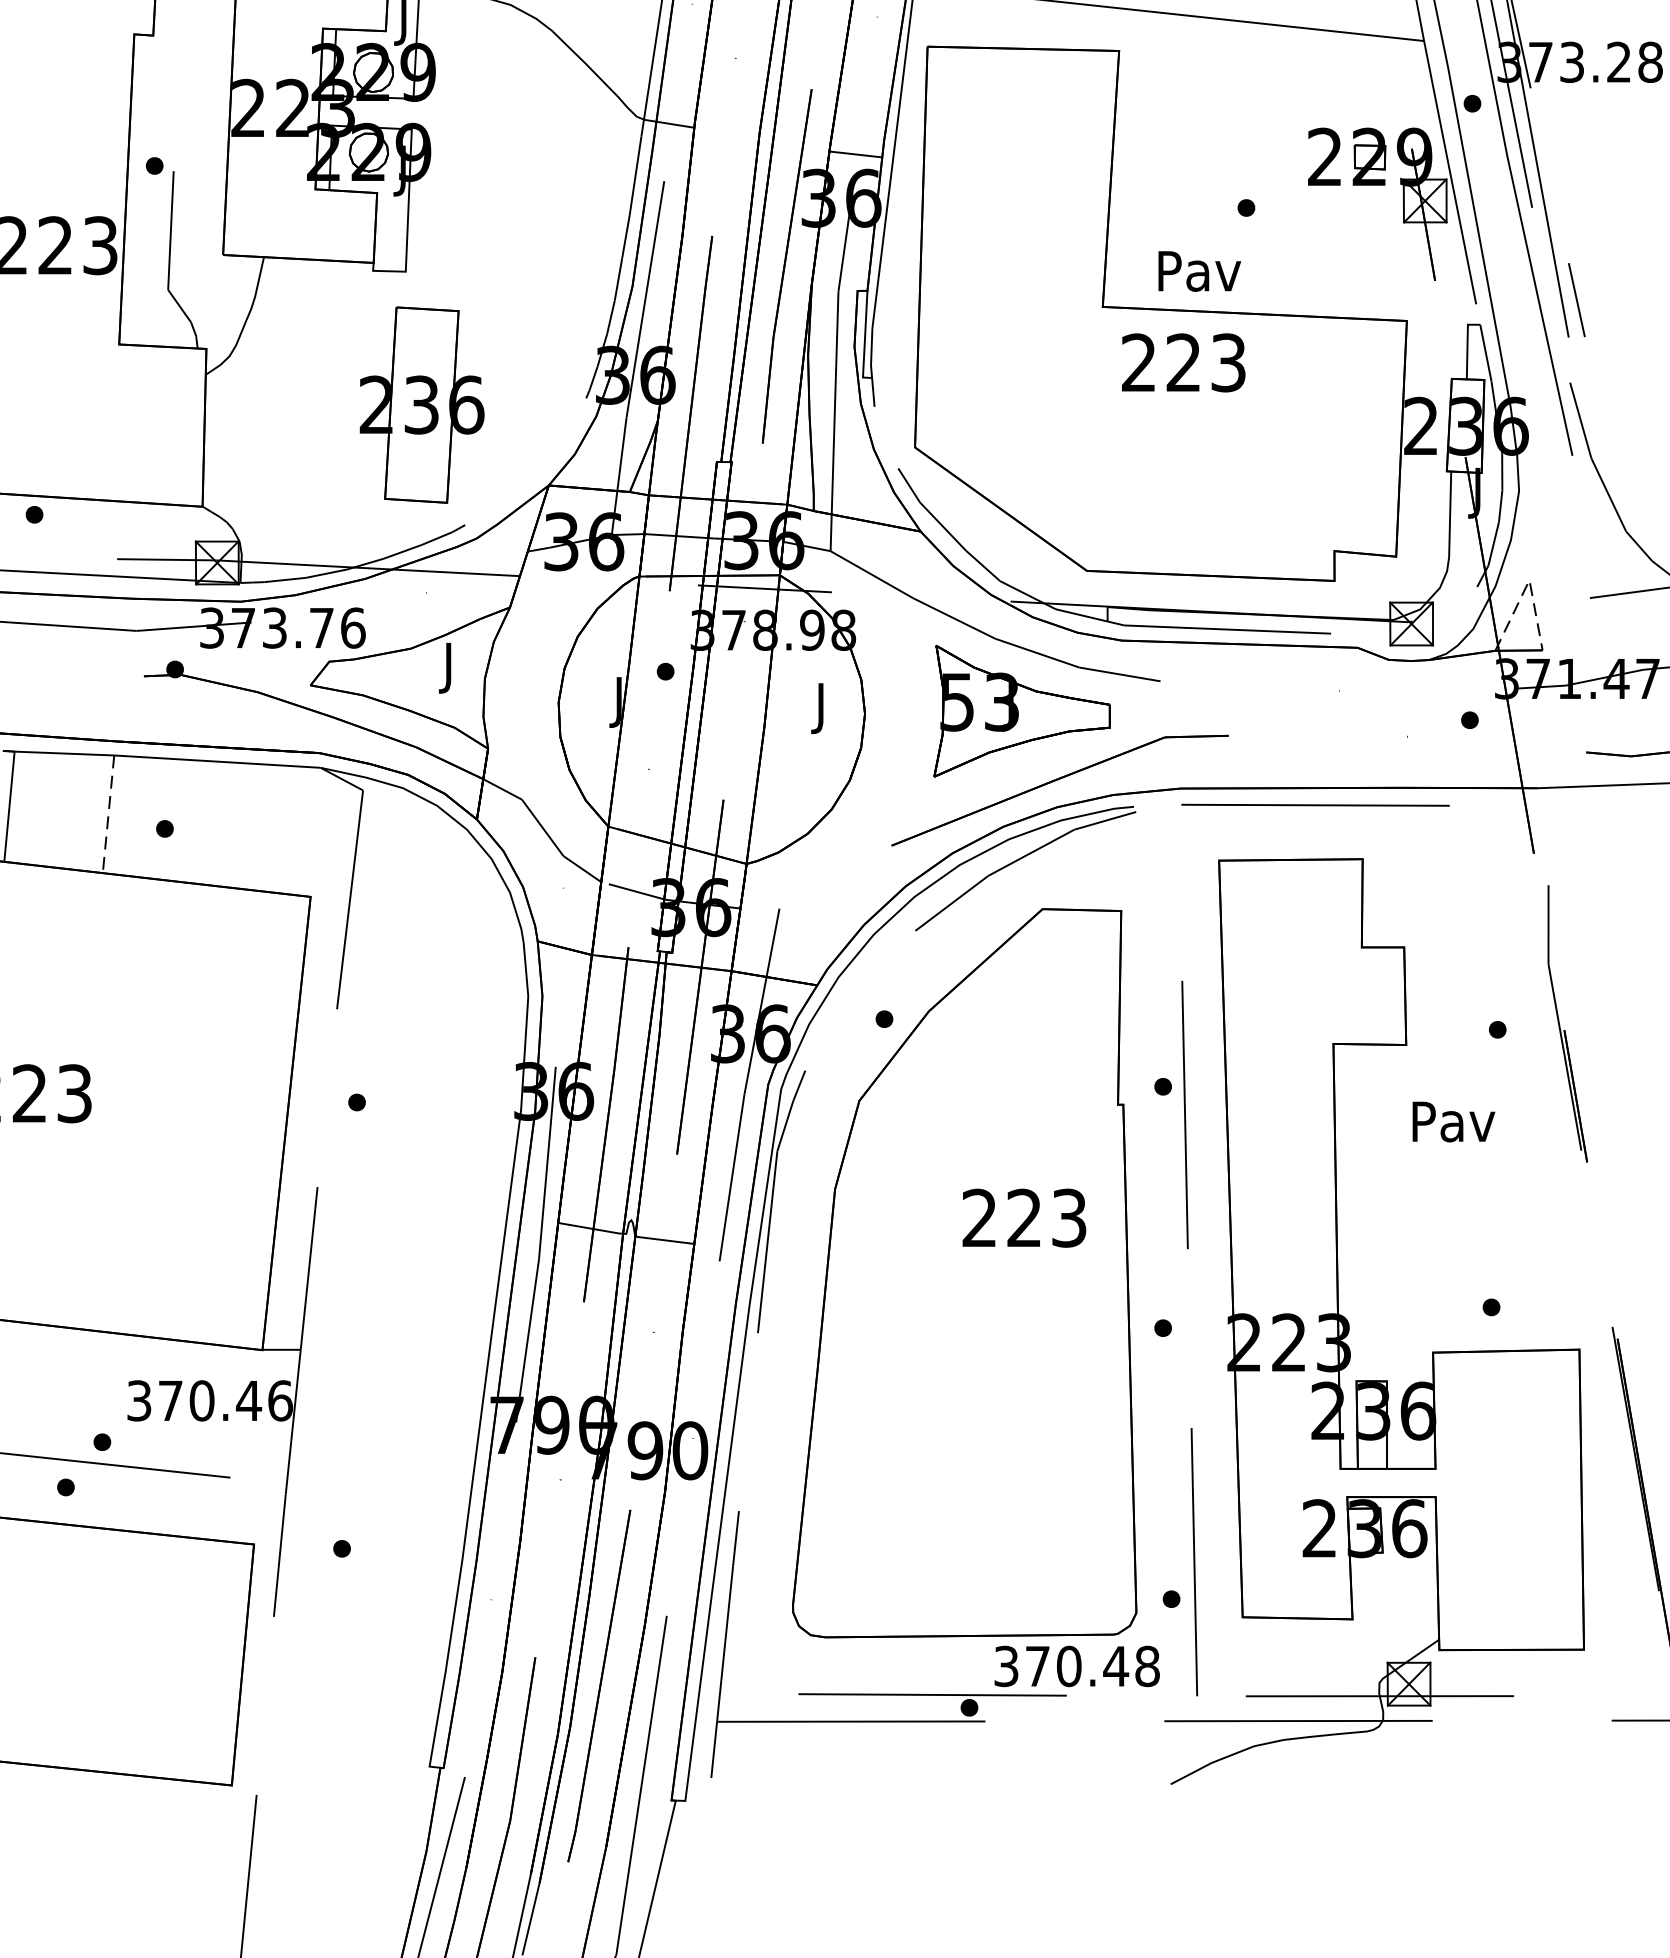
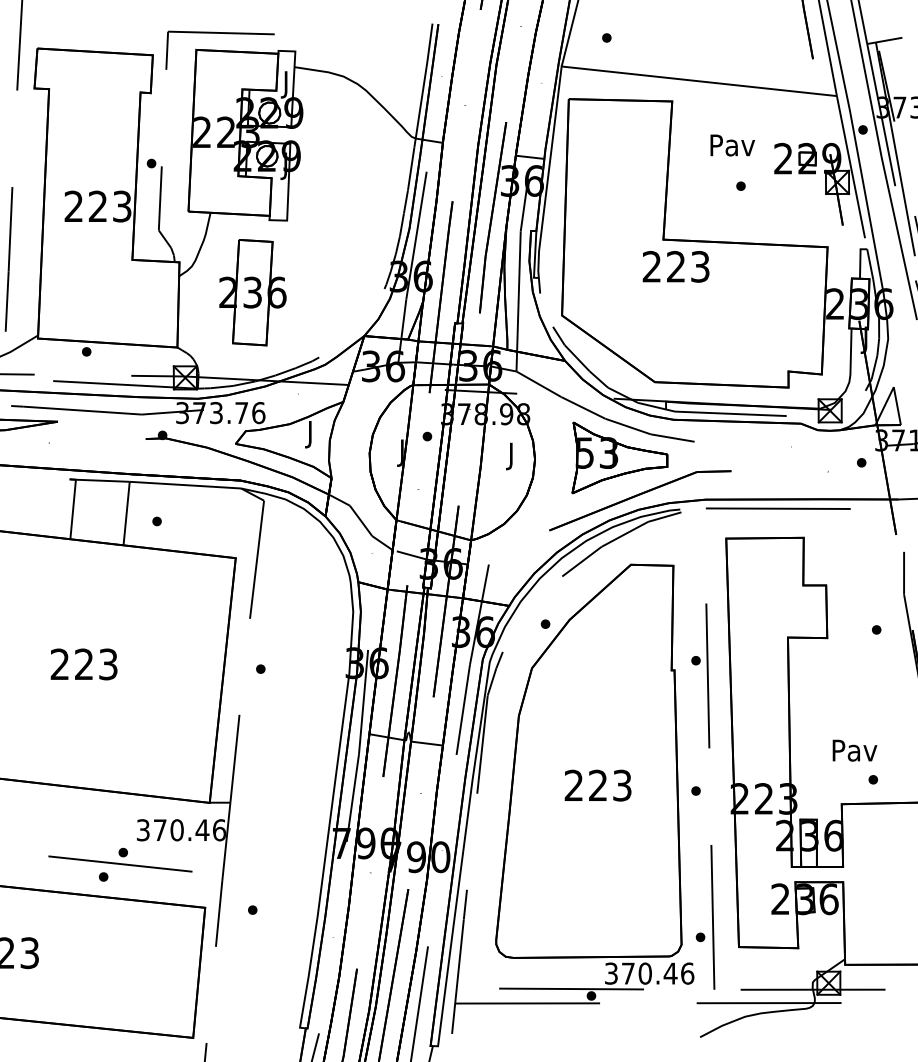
text: (1199, 271) -> (732, 145), moved
text: (1182, 362) -> (675, 266), moved
part: (421, 404) -> (252, 292), moved
line: (1528, 582) -> (893, 388), dashed -> solid
line: (108, 814) -> (126, 513), dashed -> solid
text: (1452, 1121) -> (854, 750), moved
text: (1023, 1217) -> (597, 785), moved
text: (1147, 1666) -> (687, 973), 370.48 -> 370.46

